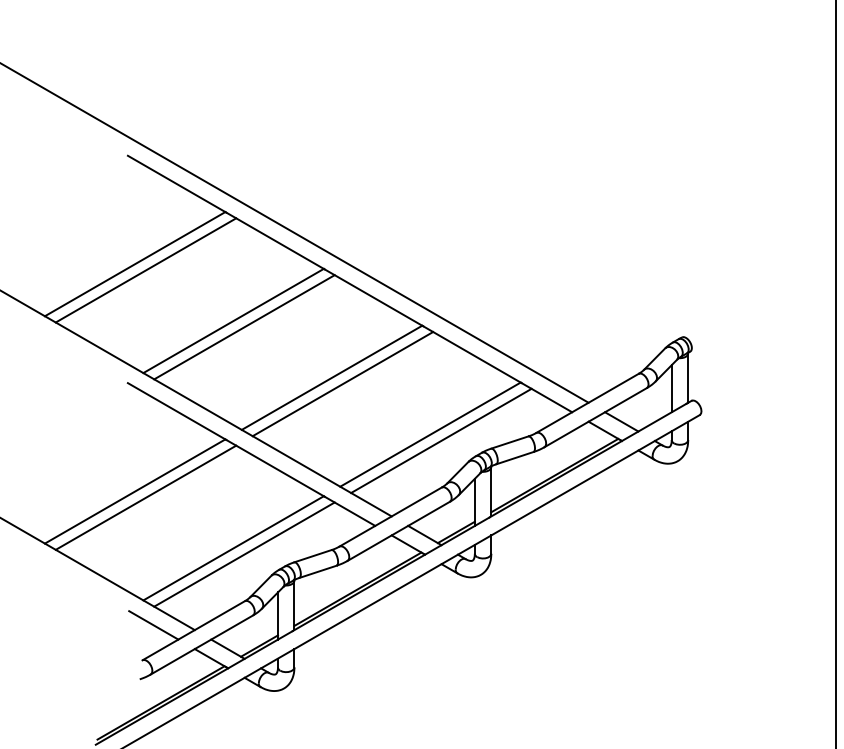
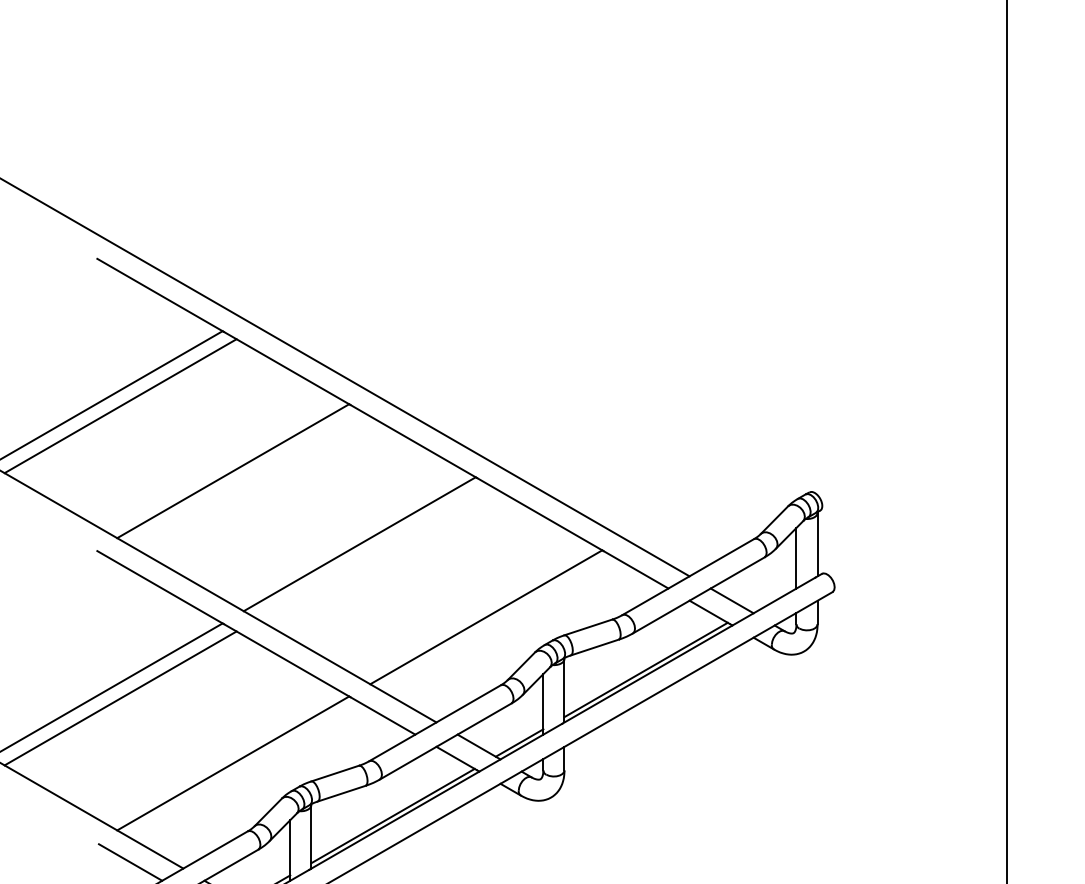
line: (244, 327) -> (247, 479), removed
line: (342, 384) -> (373, 552), removed
line: (441, 440) -> (500, 624), removed
line: (244, 554) -> (247, 771), removed

